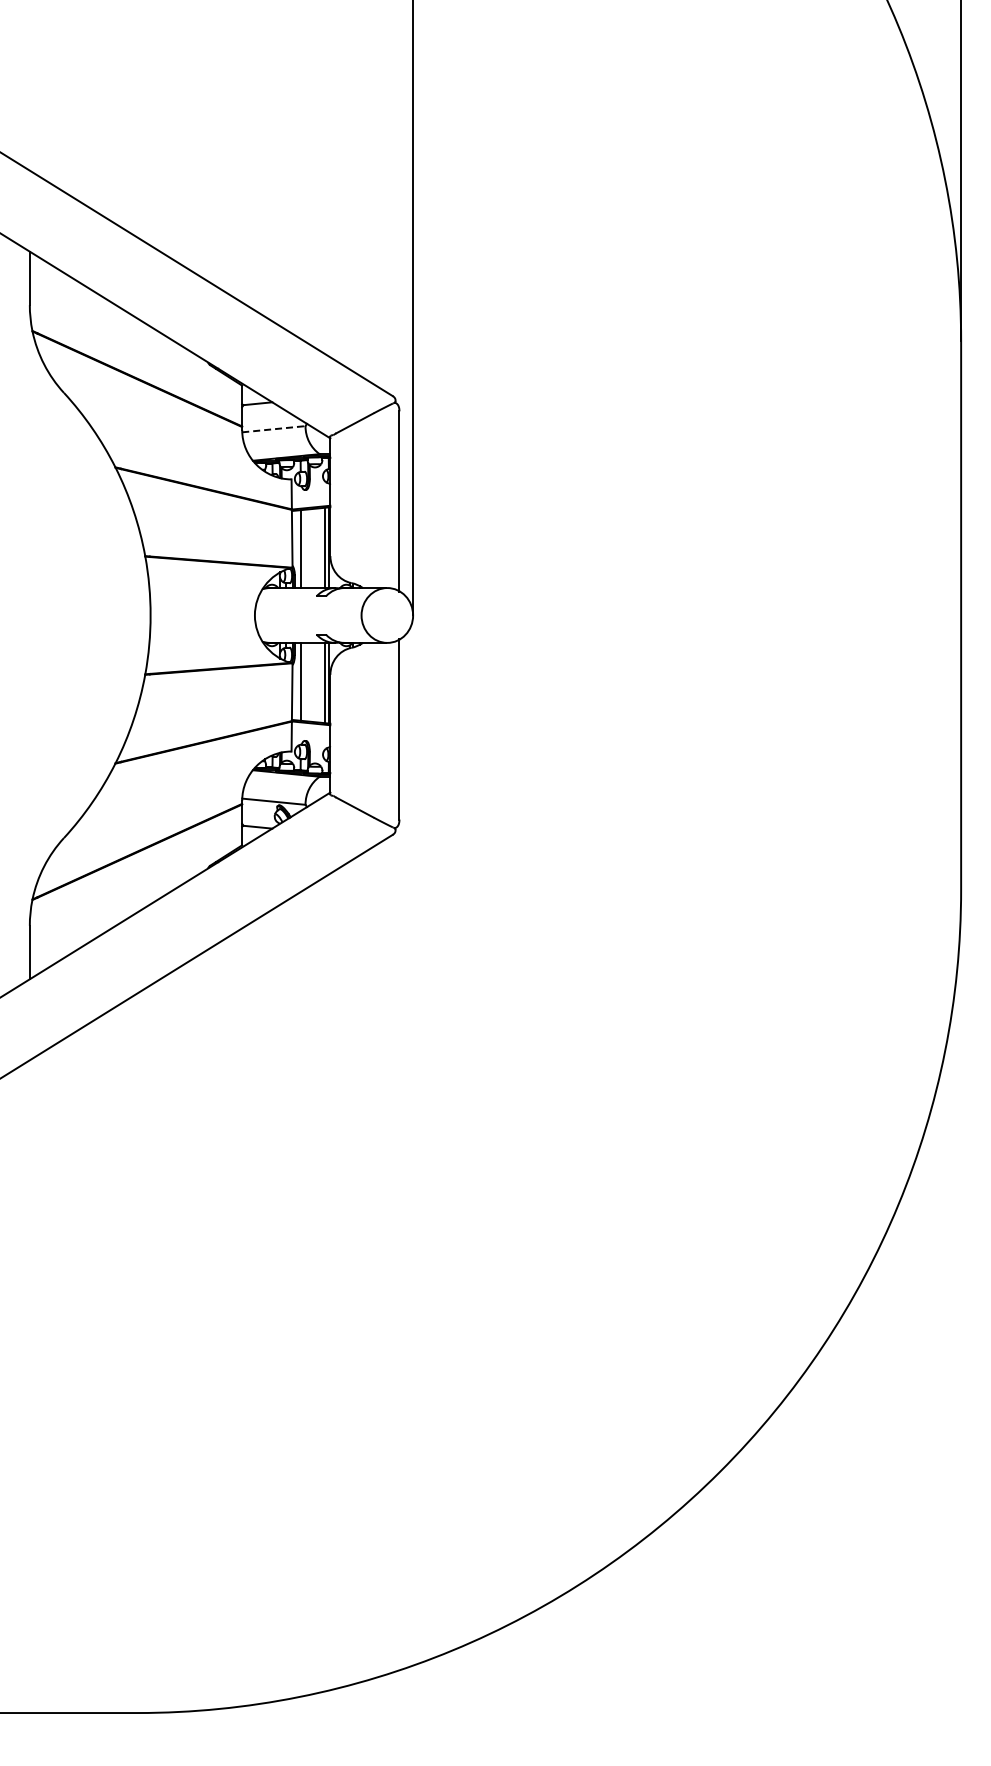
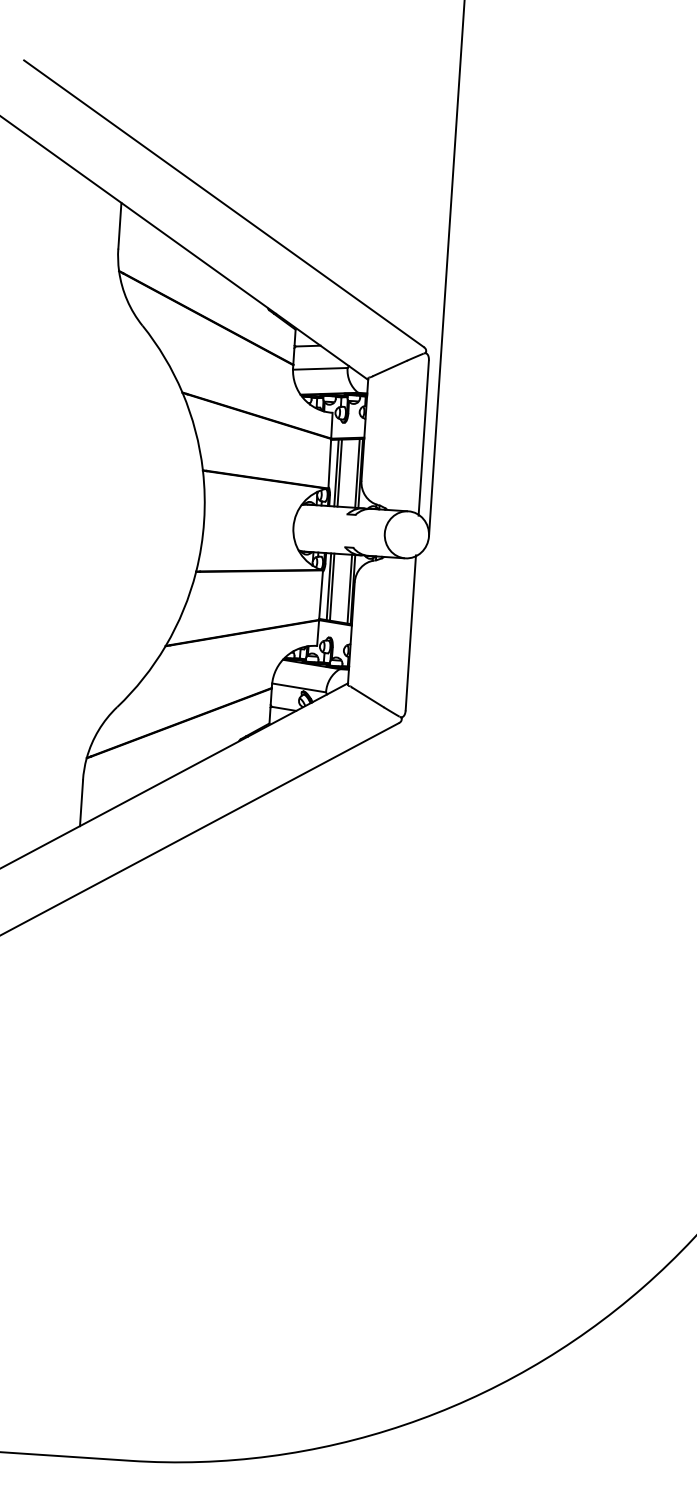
line: (273, 429) -> (319, 369), dashed -> solid
line: (304, 548) -> (339, 472), added
line: (304, 681) -> (332, 586), added

